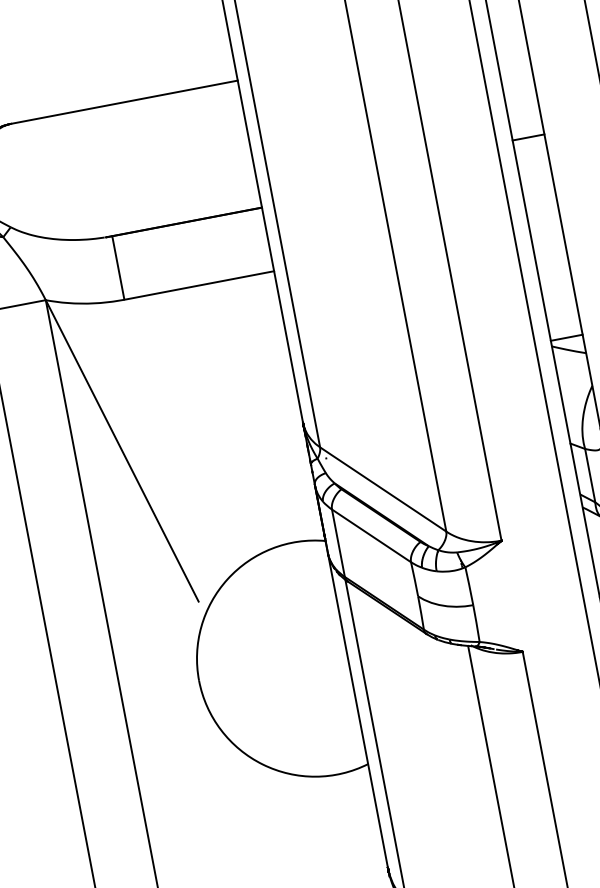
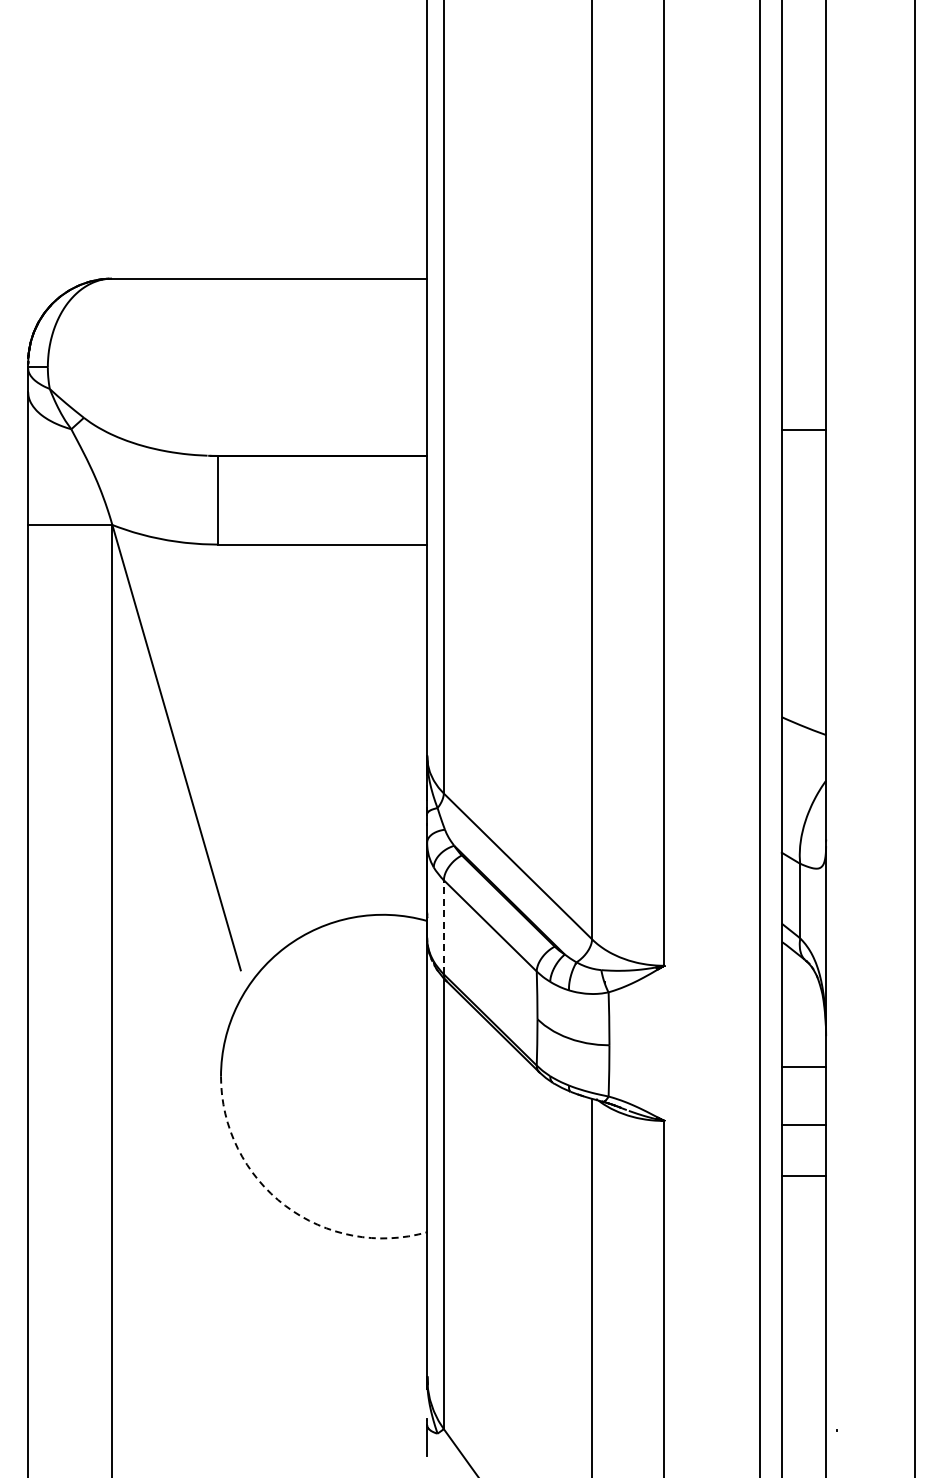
line: (566, 337) -> (803, 709), removed
line: (338, 542) -> (443, 926), solid -> dashed
arc: (262, 764) -> (285, 1205), solid -> dashed

